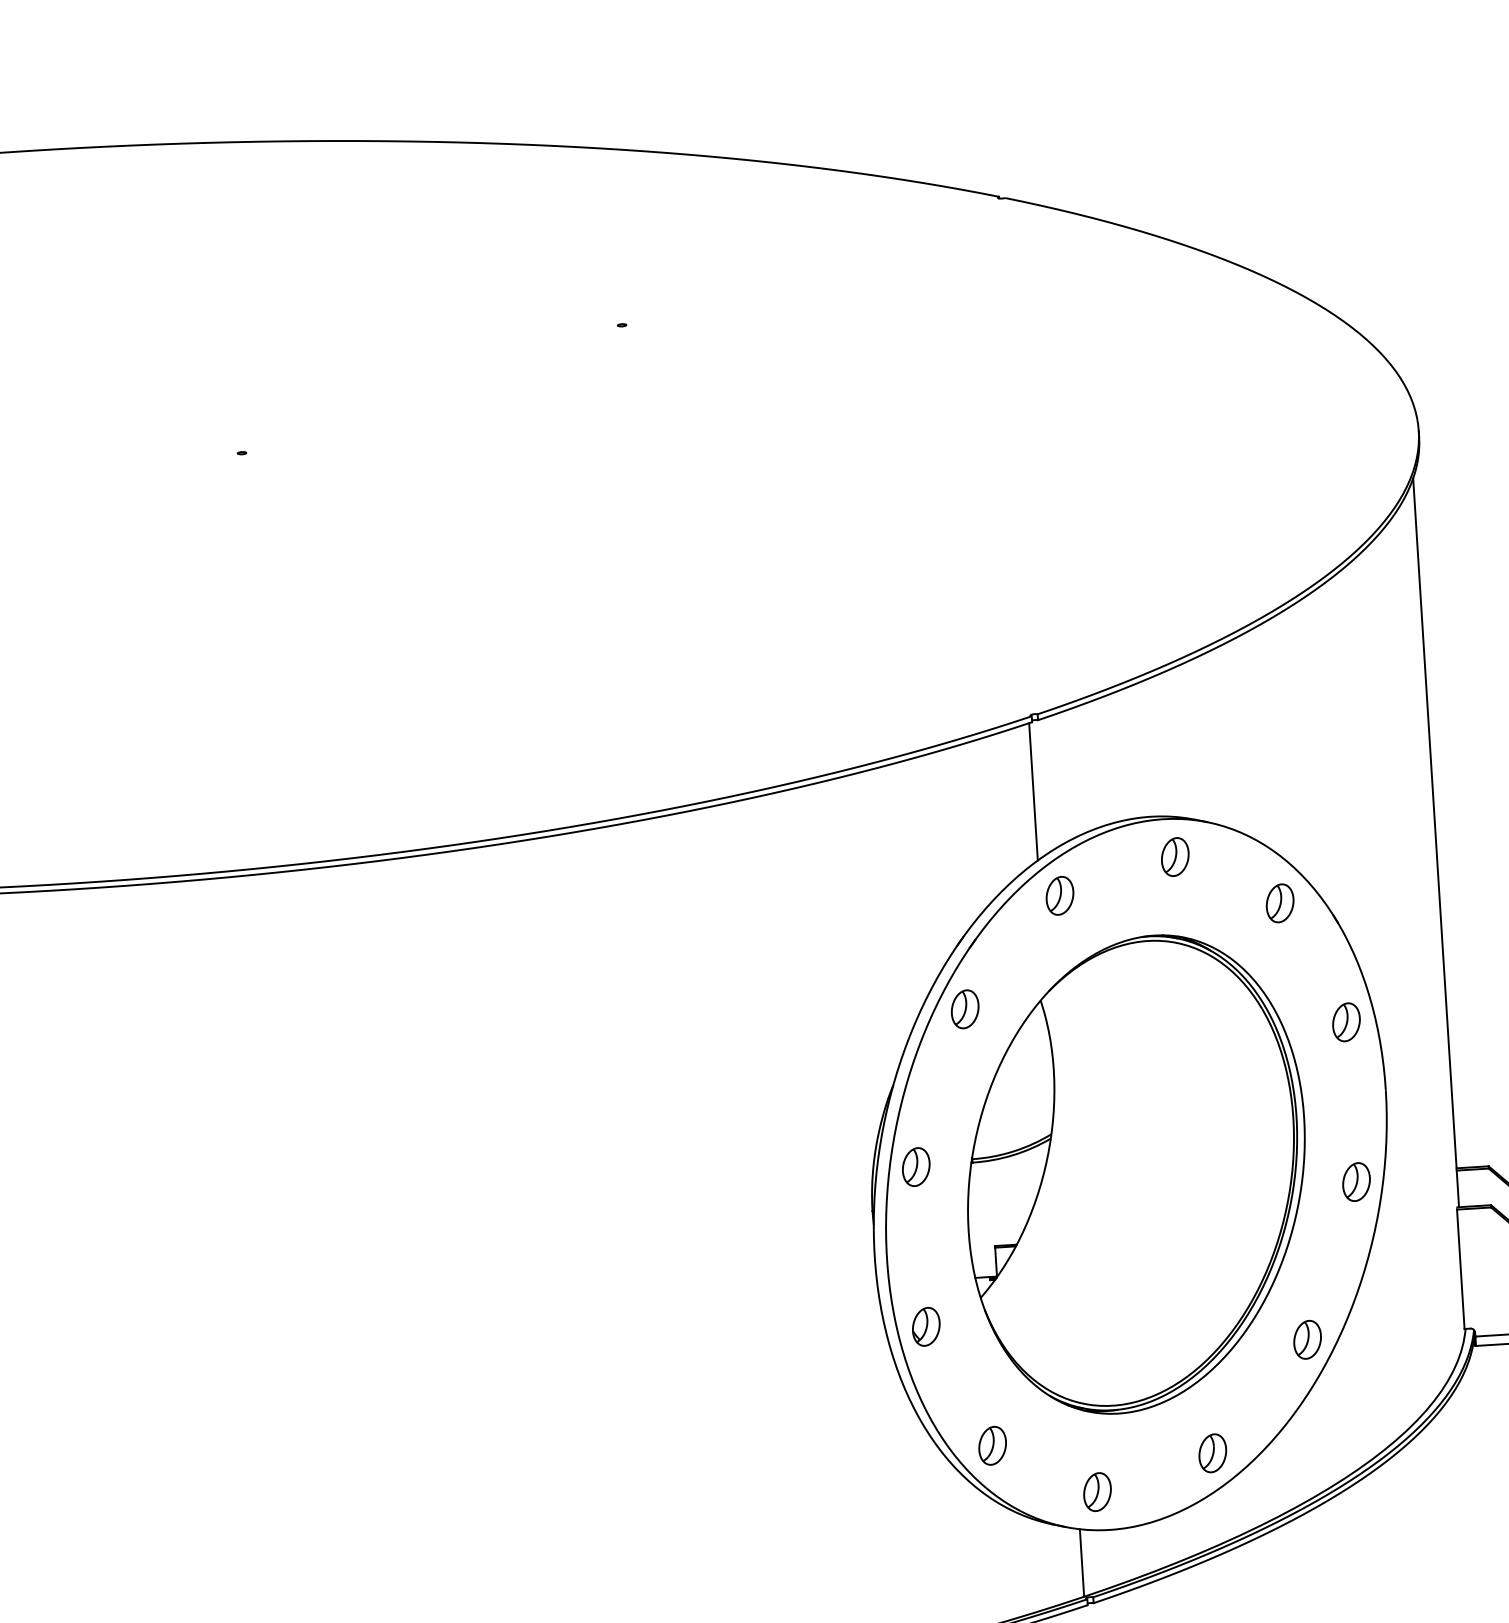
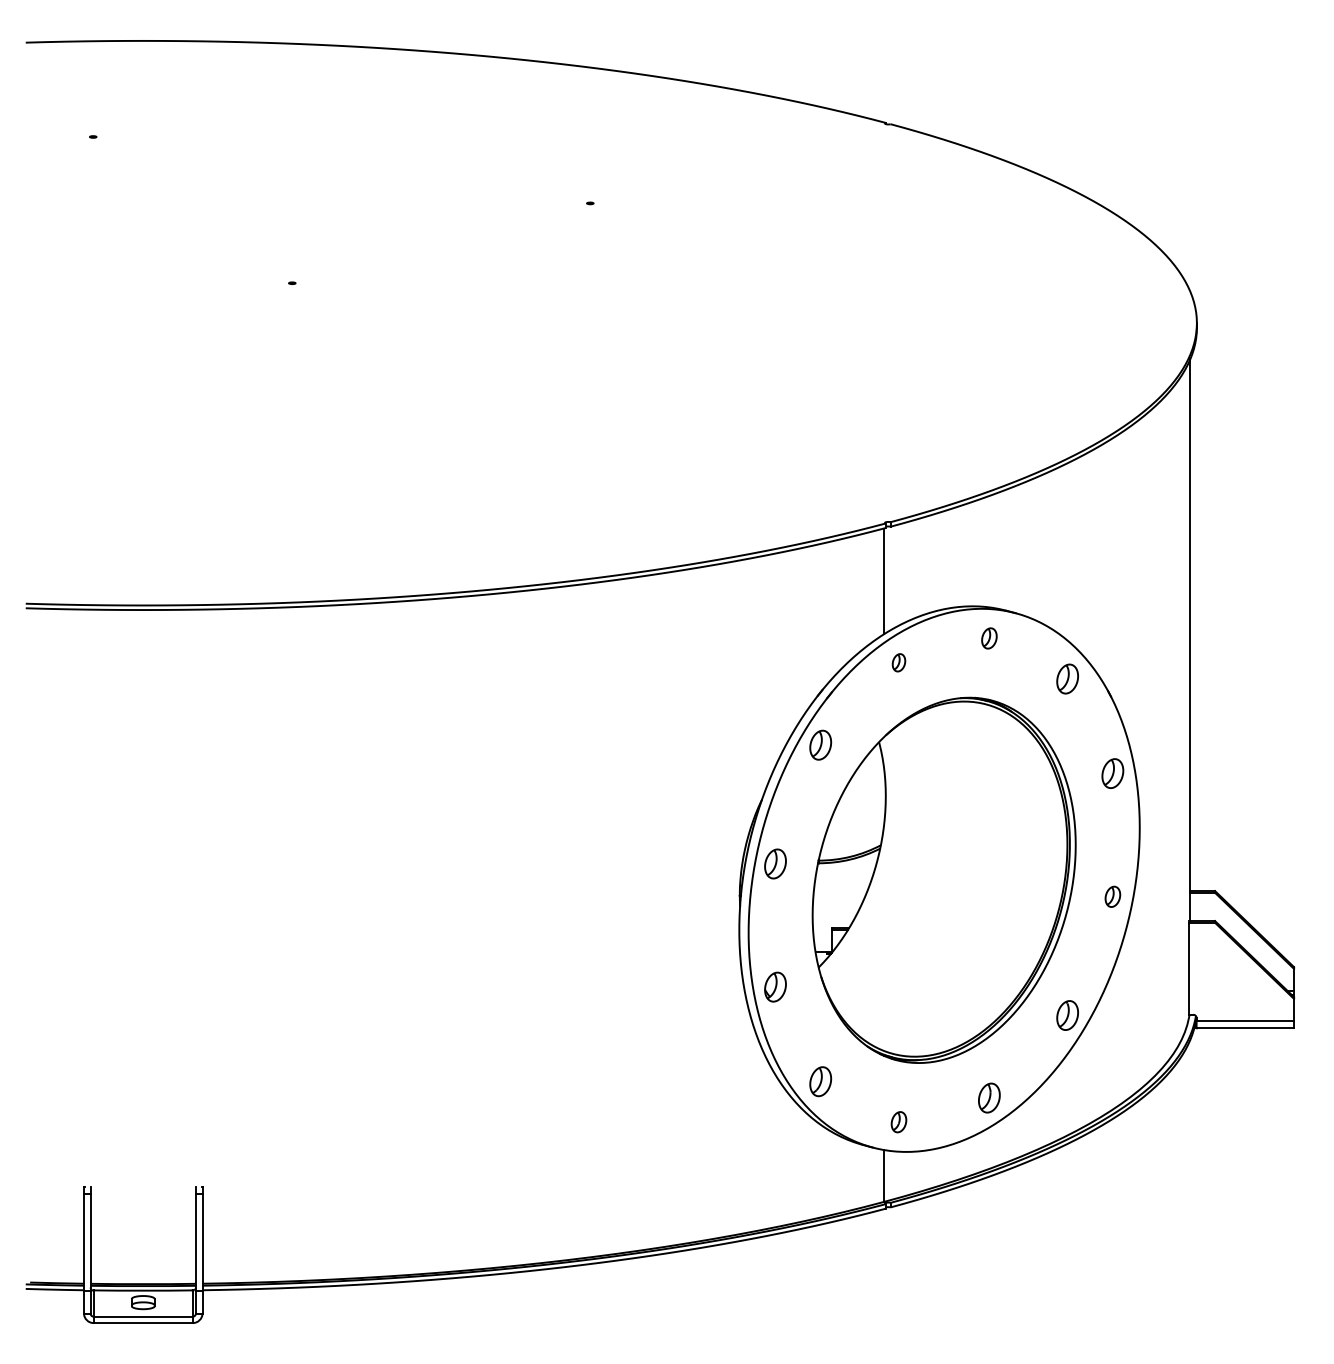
part: (1175, 857) -> (989, 638), size x0.7
part: (1059, 895) -> (898, 662), size x0.6
part: (1356, 1181) -> (1112, 896), size x0.7
part: (1096, 1491) -> (898, 1121), size x0.7

